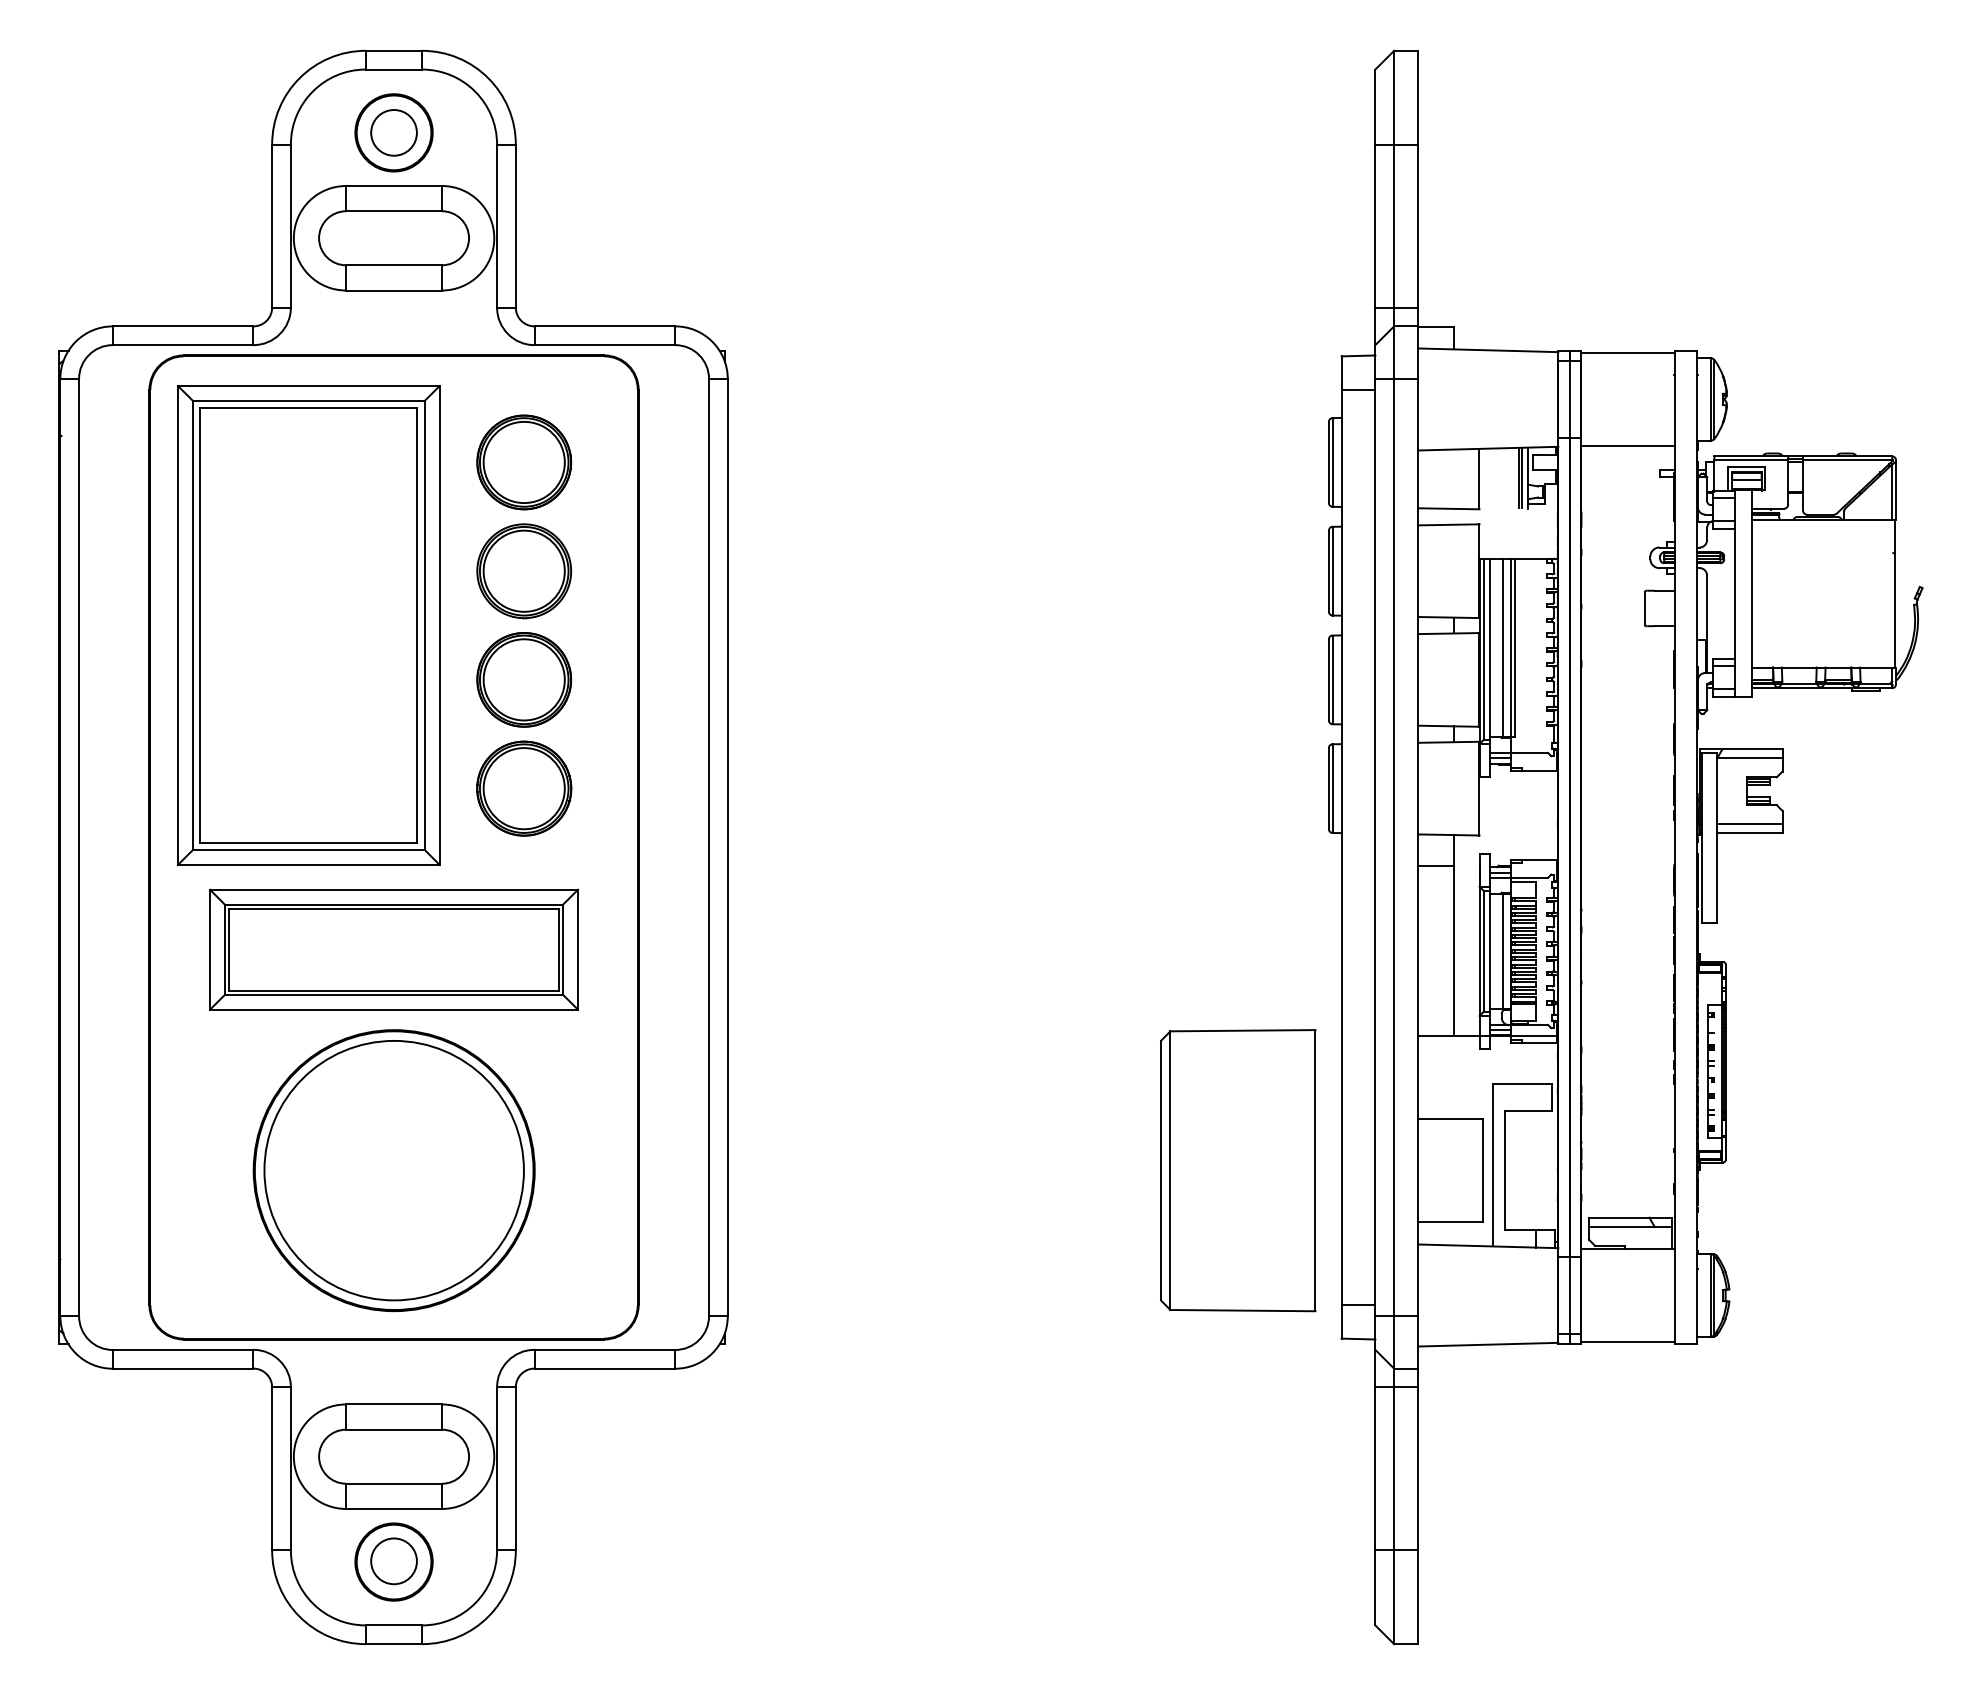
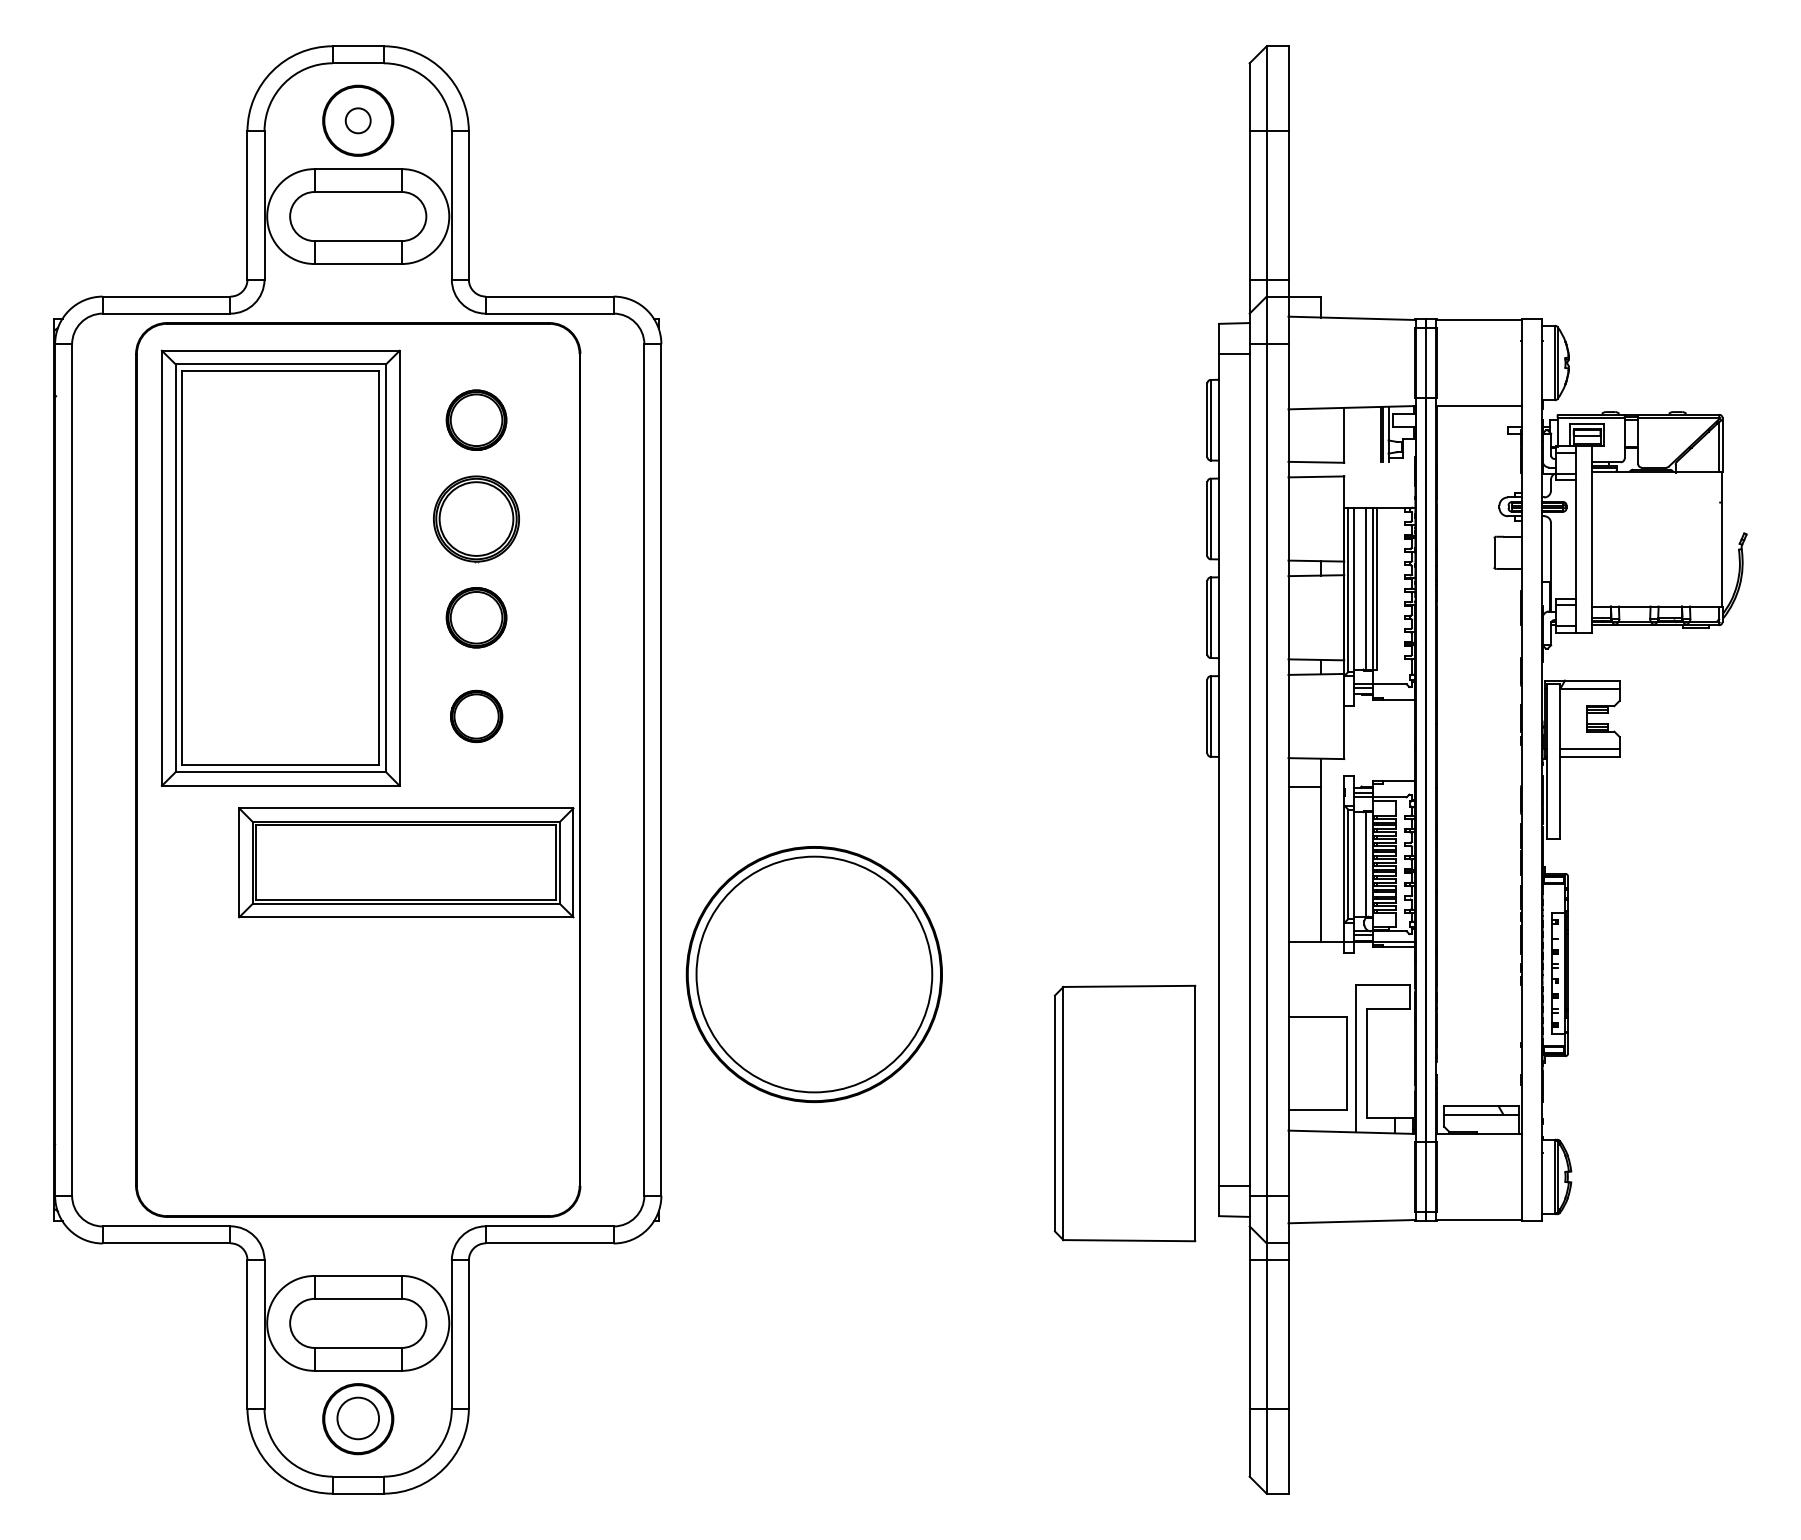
circle: (393, 132) -> (357, 120), size x0.6
part: (524, 462) -> (476, 420), size x0.7
part: (524, 679) -> (476, 617), size x0.7
part: (524, 788) -> (476, 716), size x0.6
part: (393, 949) -> (405, 862), moved
part: (393, 1170) -> (813, 974), moved
part: (1238, 1170) -> (1125, 1113), moved

